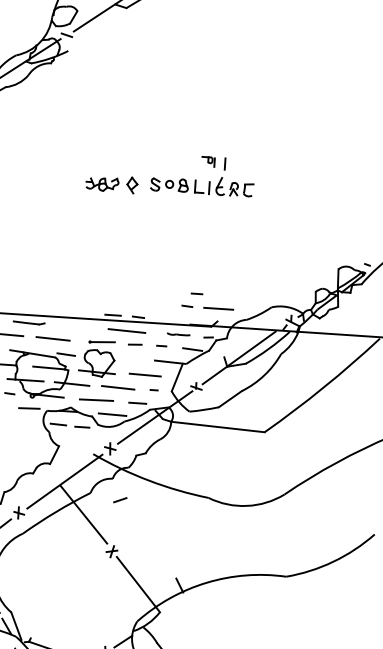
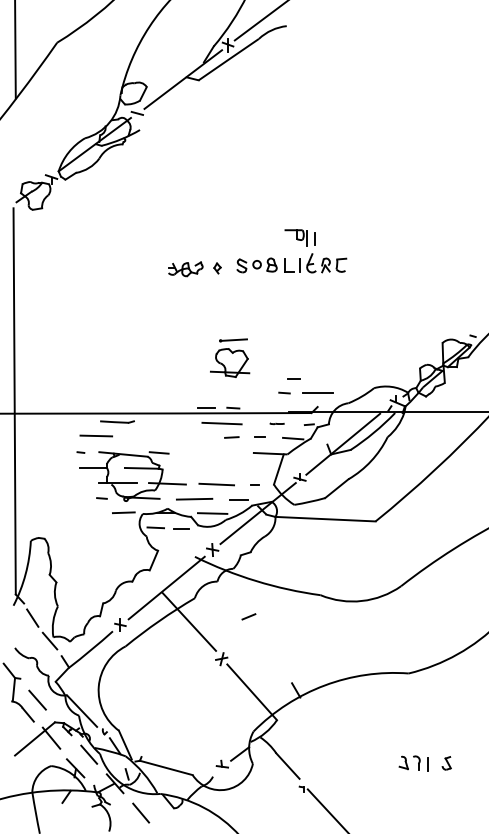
part: (208, 161) -> (296, 237), size x1.6
part: (132, 185) -> (217, 268), size x0.6
part: (177, 334) -> (276, 423), size x0.6
line: (52, 338) -> (143, 436), removed
part: (98, 358) -> (230, 357), moved
line: (145, 374) -> (244, 468), removed
line: (119, 499) -> (248, 616), moved

